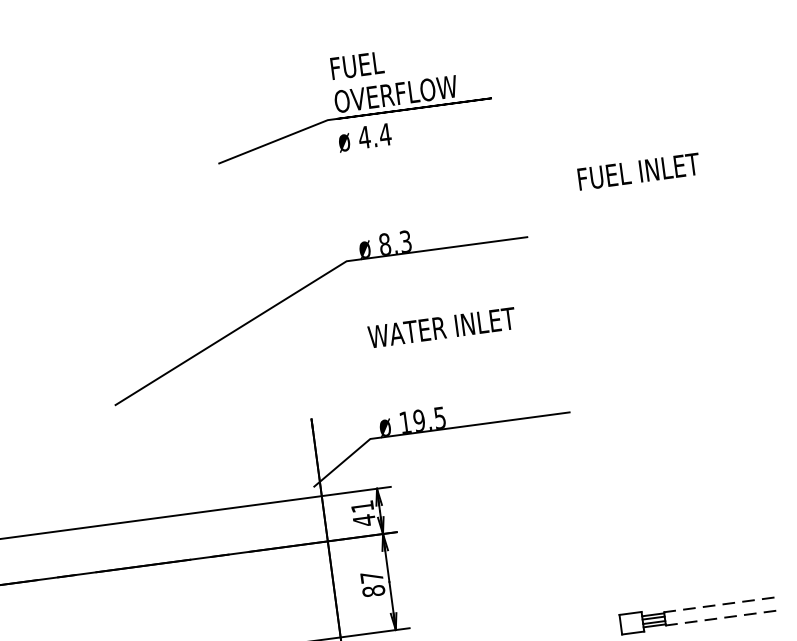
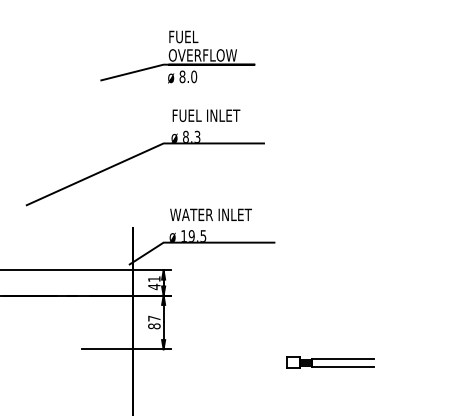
text: (375, 135) -> (188, 76), 4.4 -> 8.0
text: (638, 171) -> (206, 115), moved
text: (440, 327) -> (210, 214), moved
line: (718, 605) -> (342, 359), dashed -> solid
line: (720, 618) -> (342, 366), dashed -> solid

